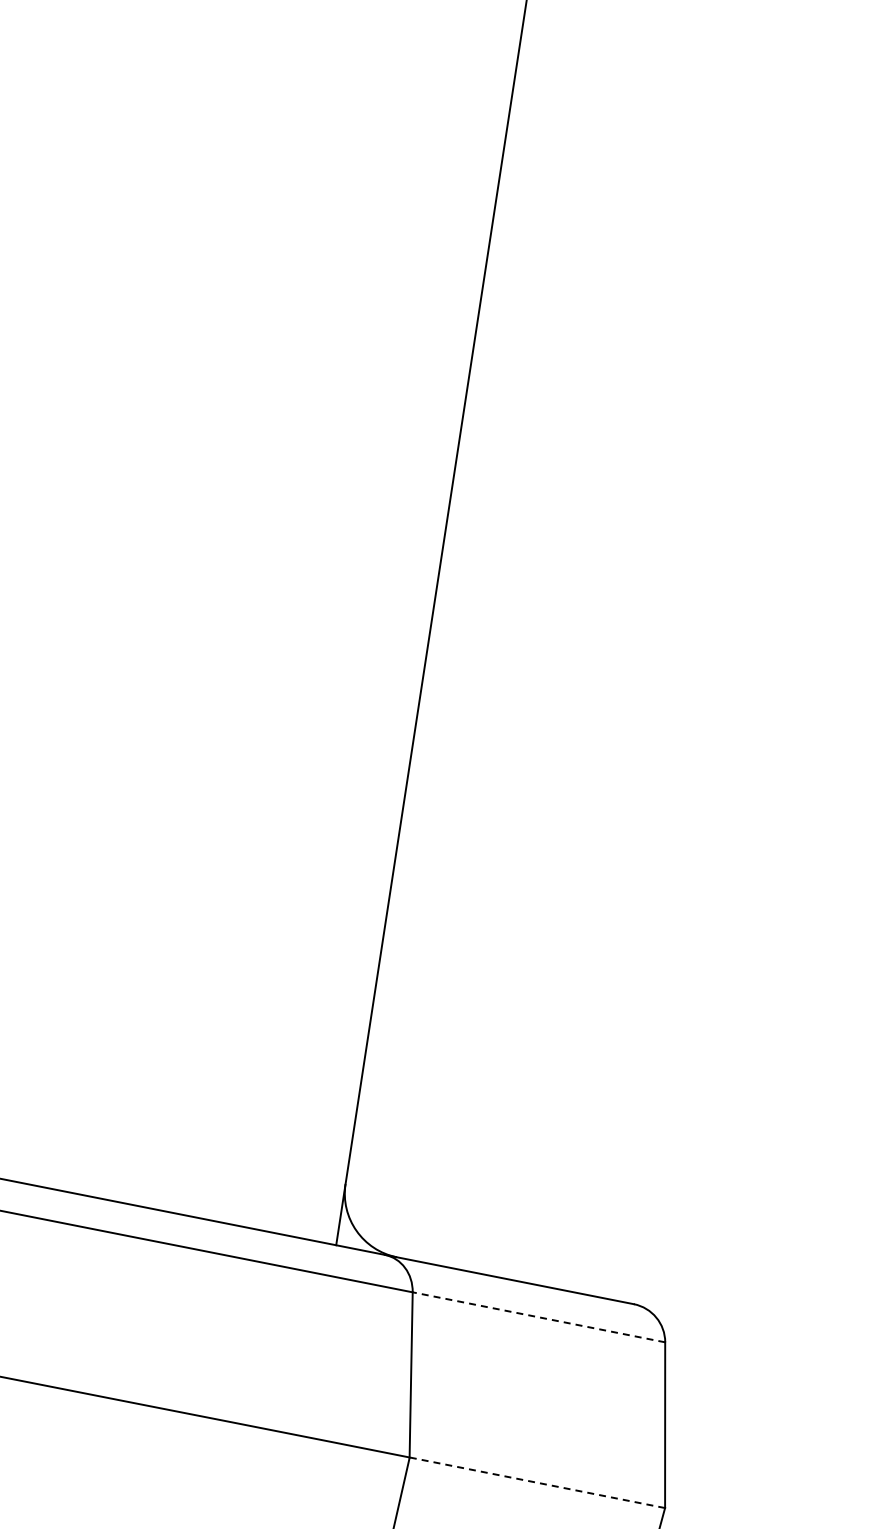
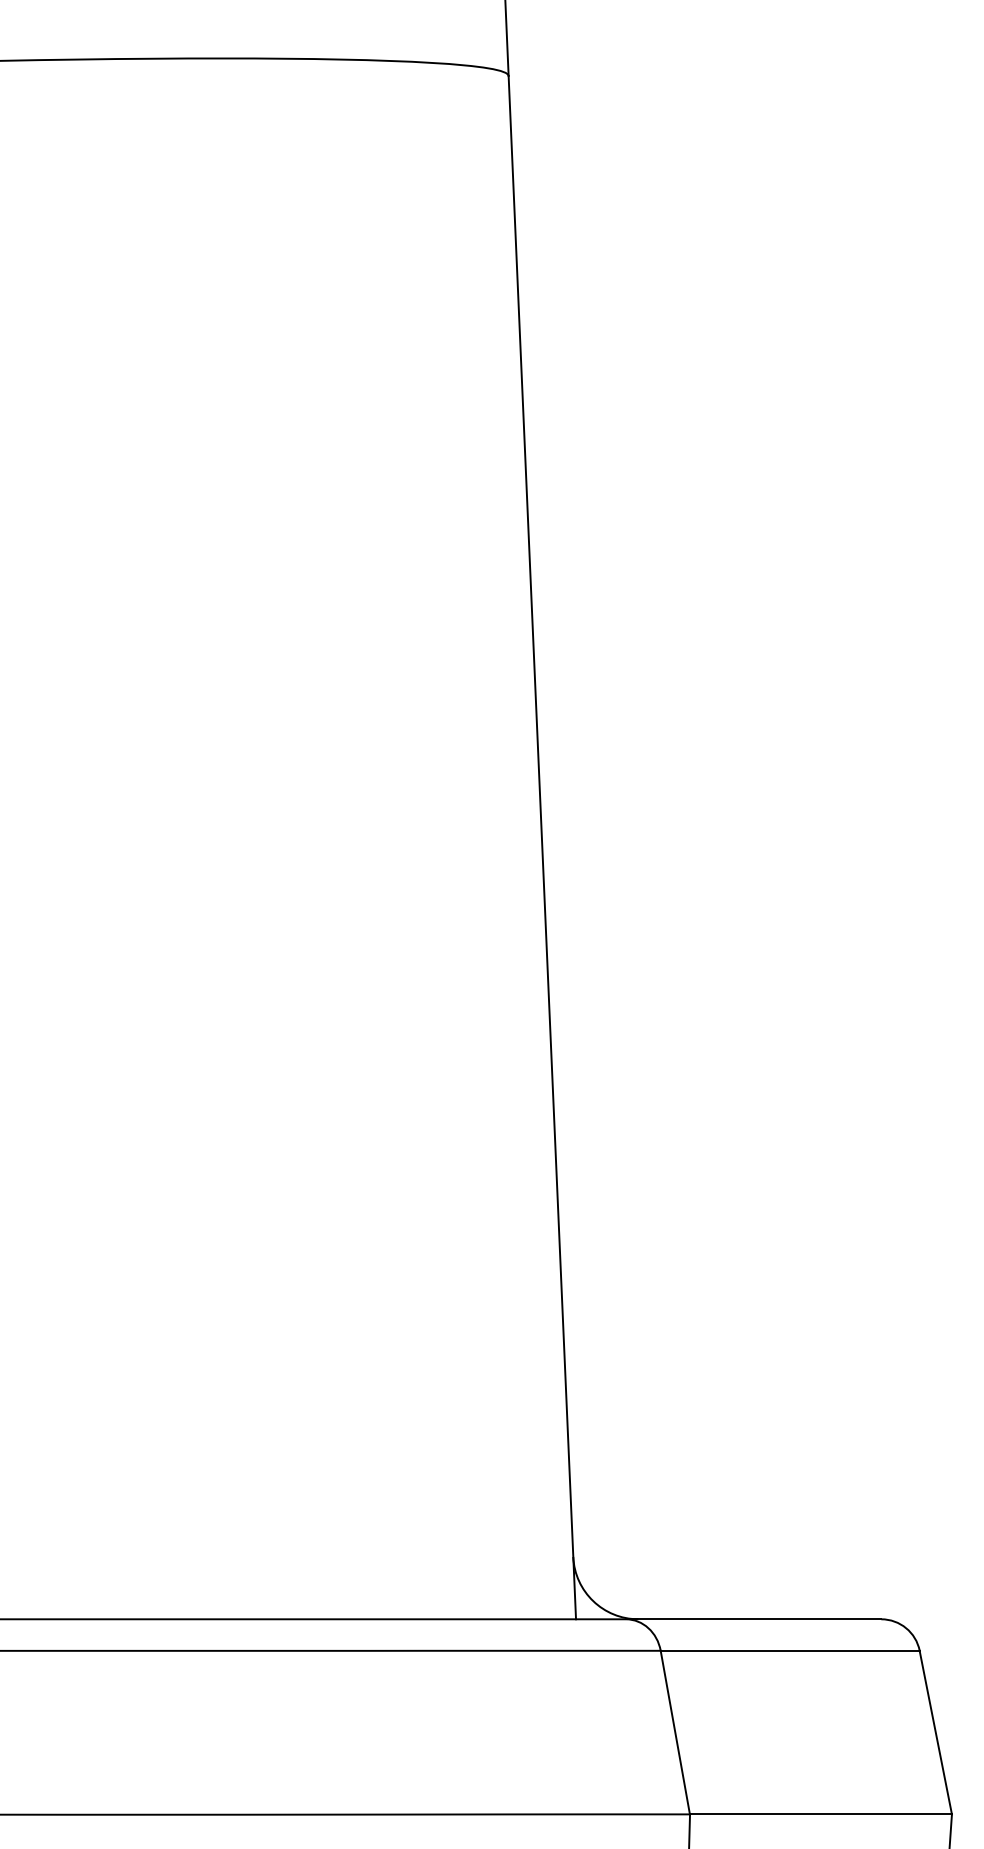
line: (538, 1316) -> (789, 1650), dashed -> solid
line: (536, 1482) -> (820, 1814), dashed -> solid

